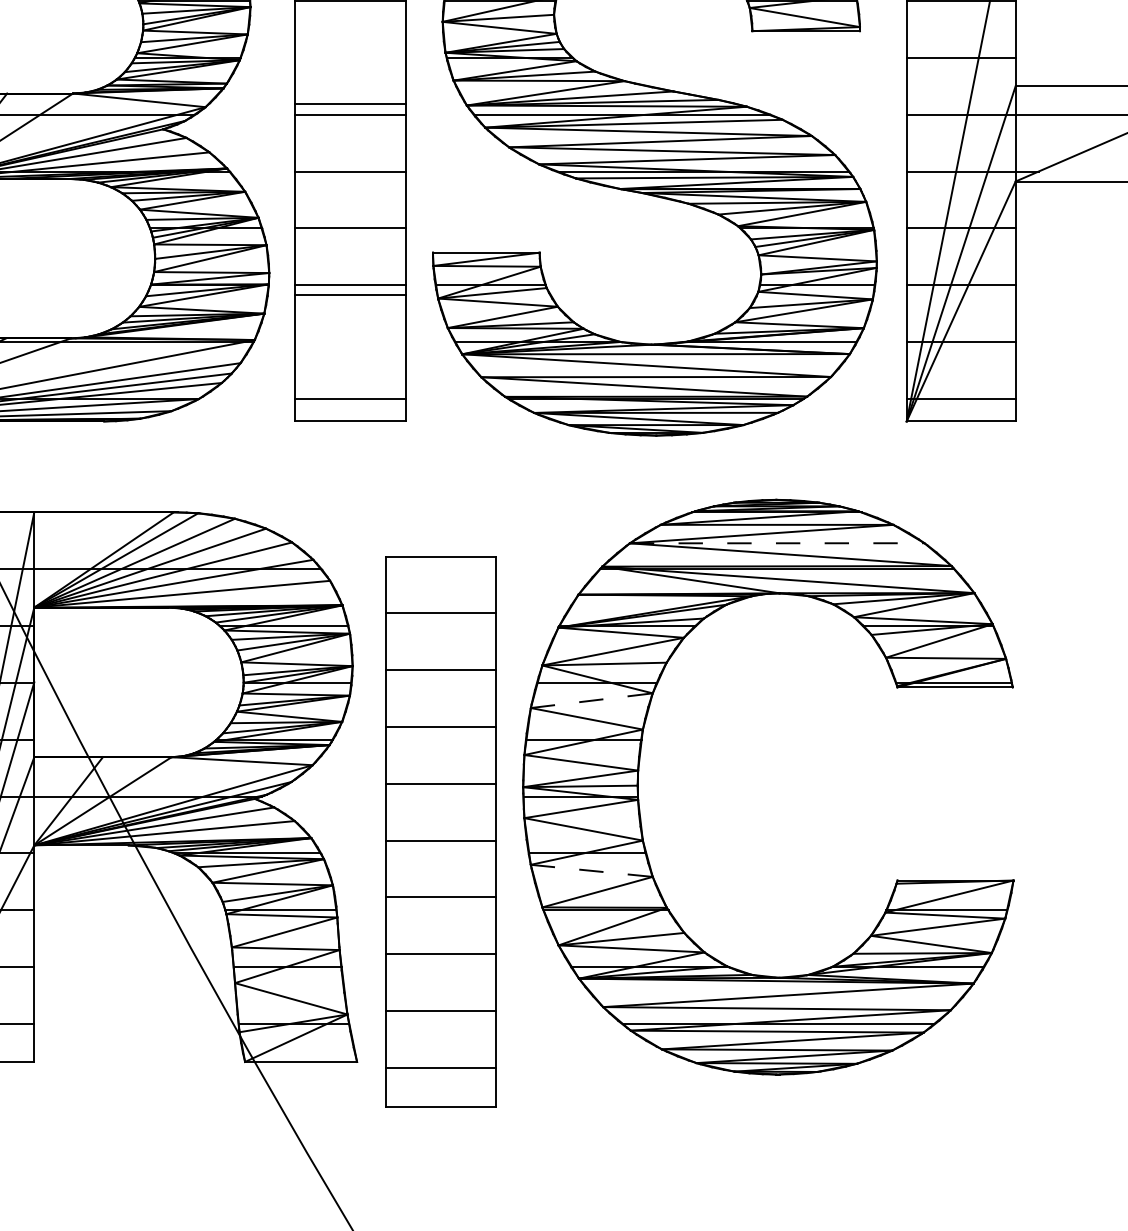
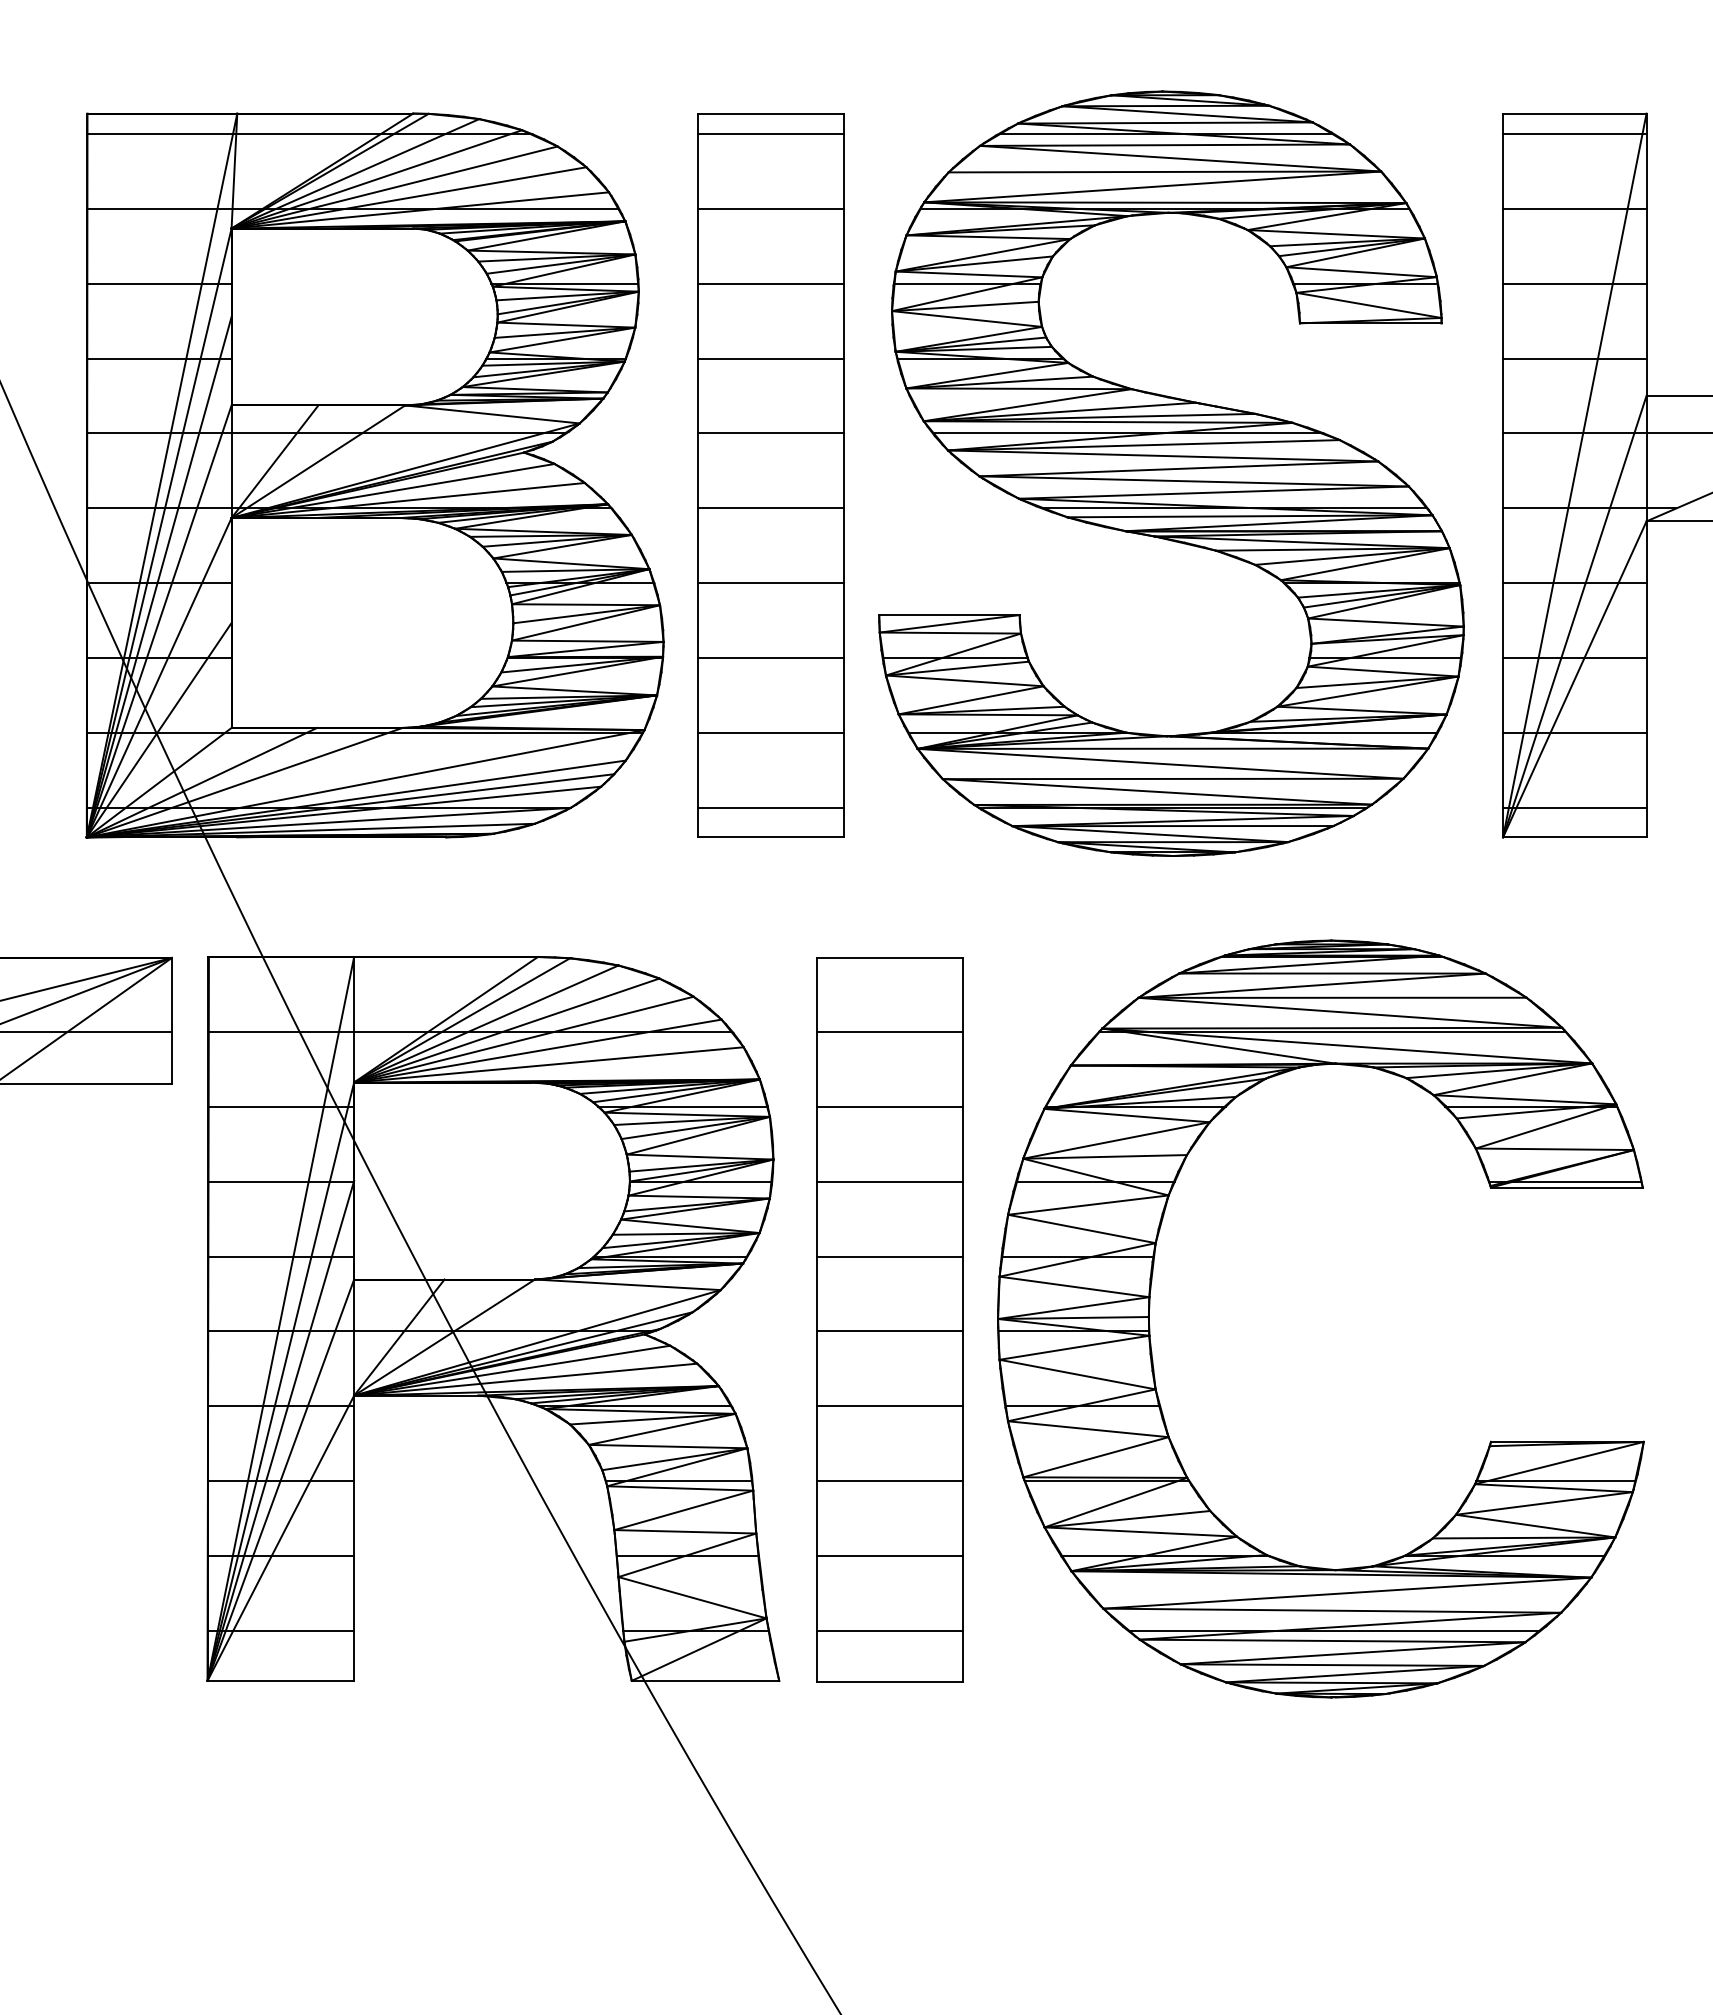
line: (350, 104) -> (770, 358), moved
line: (350, 294) -> (770, 732), moved
line: (777, 543) -> (1333, 997), dashed -> solid
line: (591, 700) -> (1088, 1205), dashed -> solid
part: (440, 831) -> (889, 1319), moved
line: (591, 871) -> (1088, 1429), dashed -> solid

